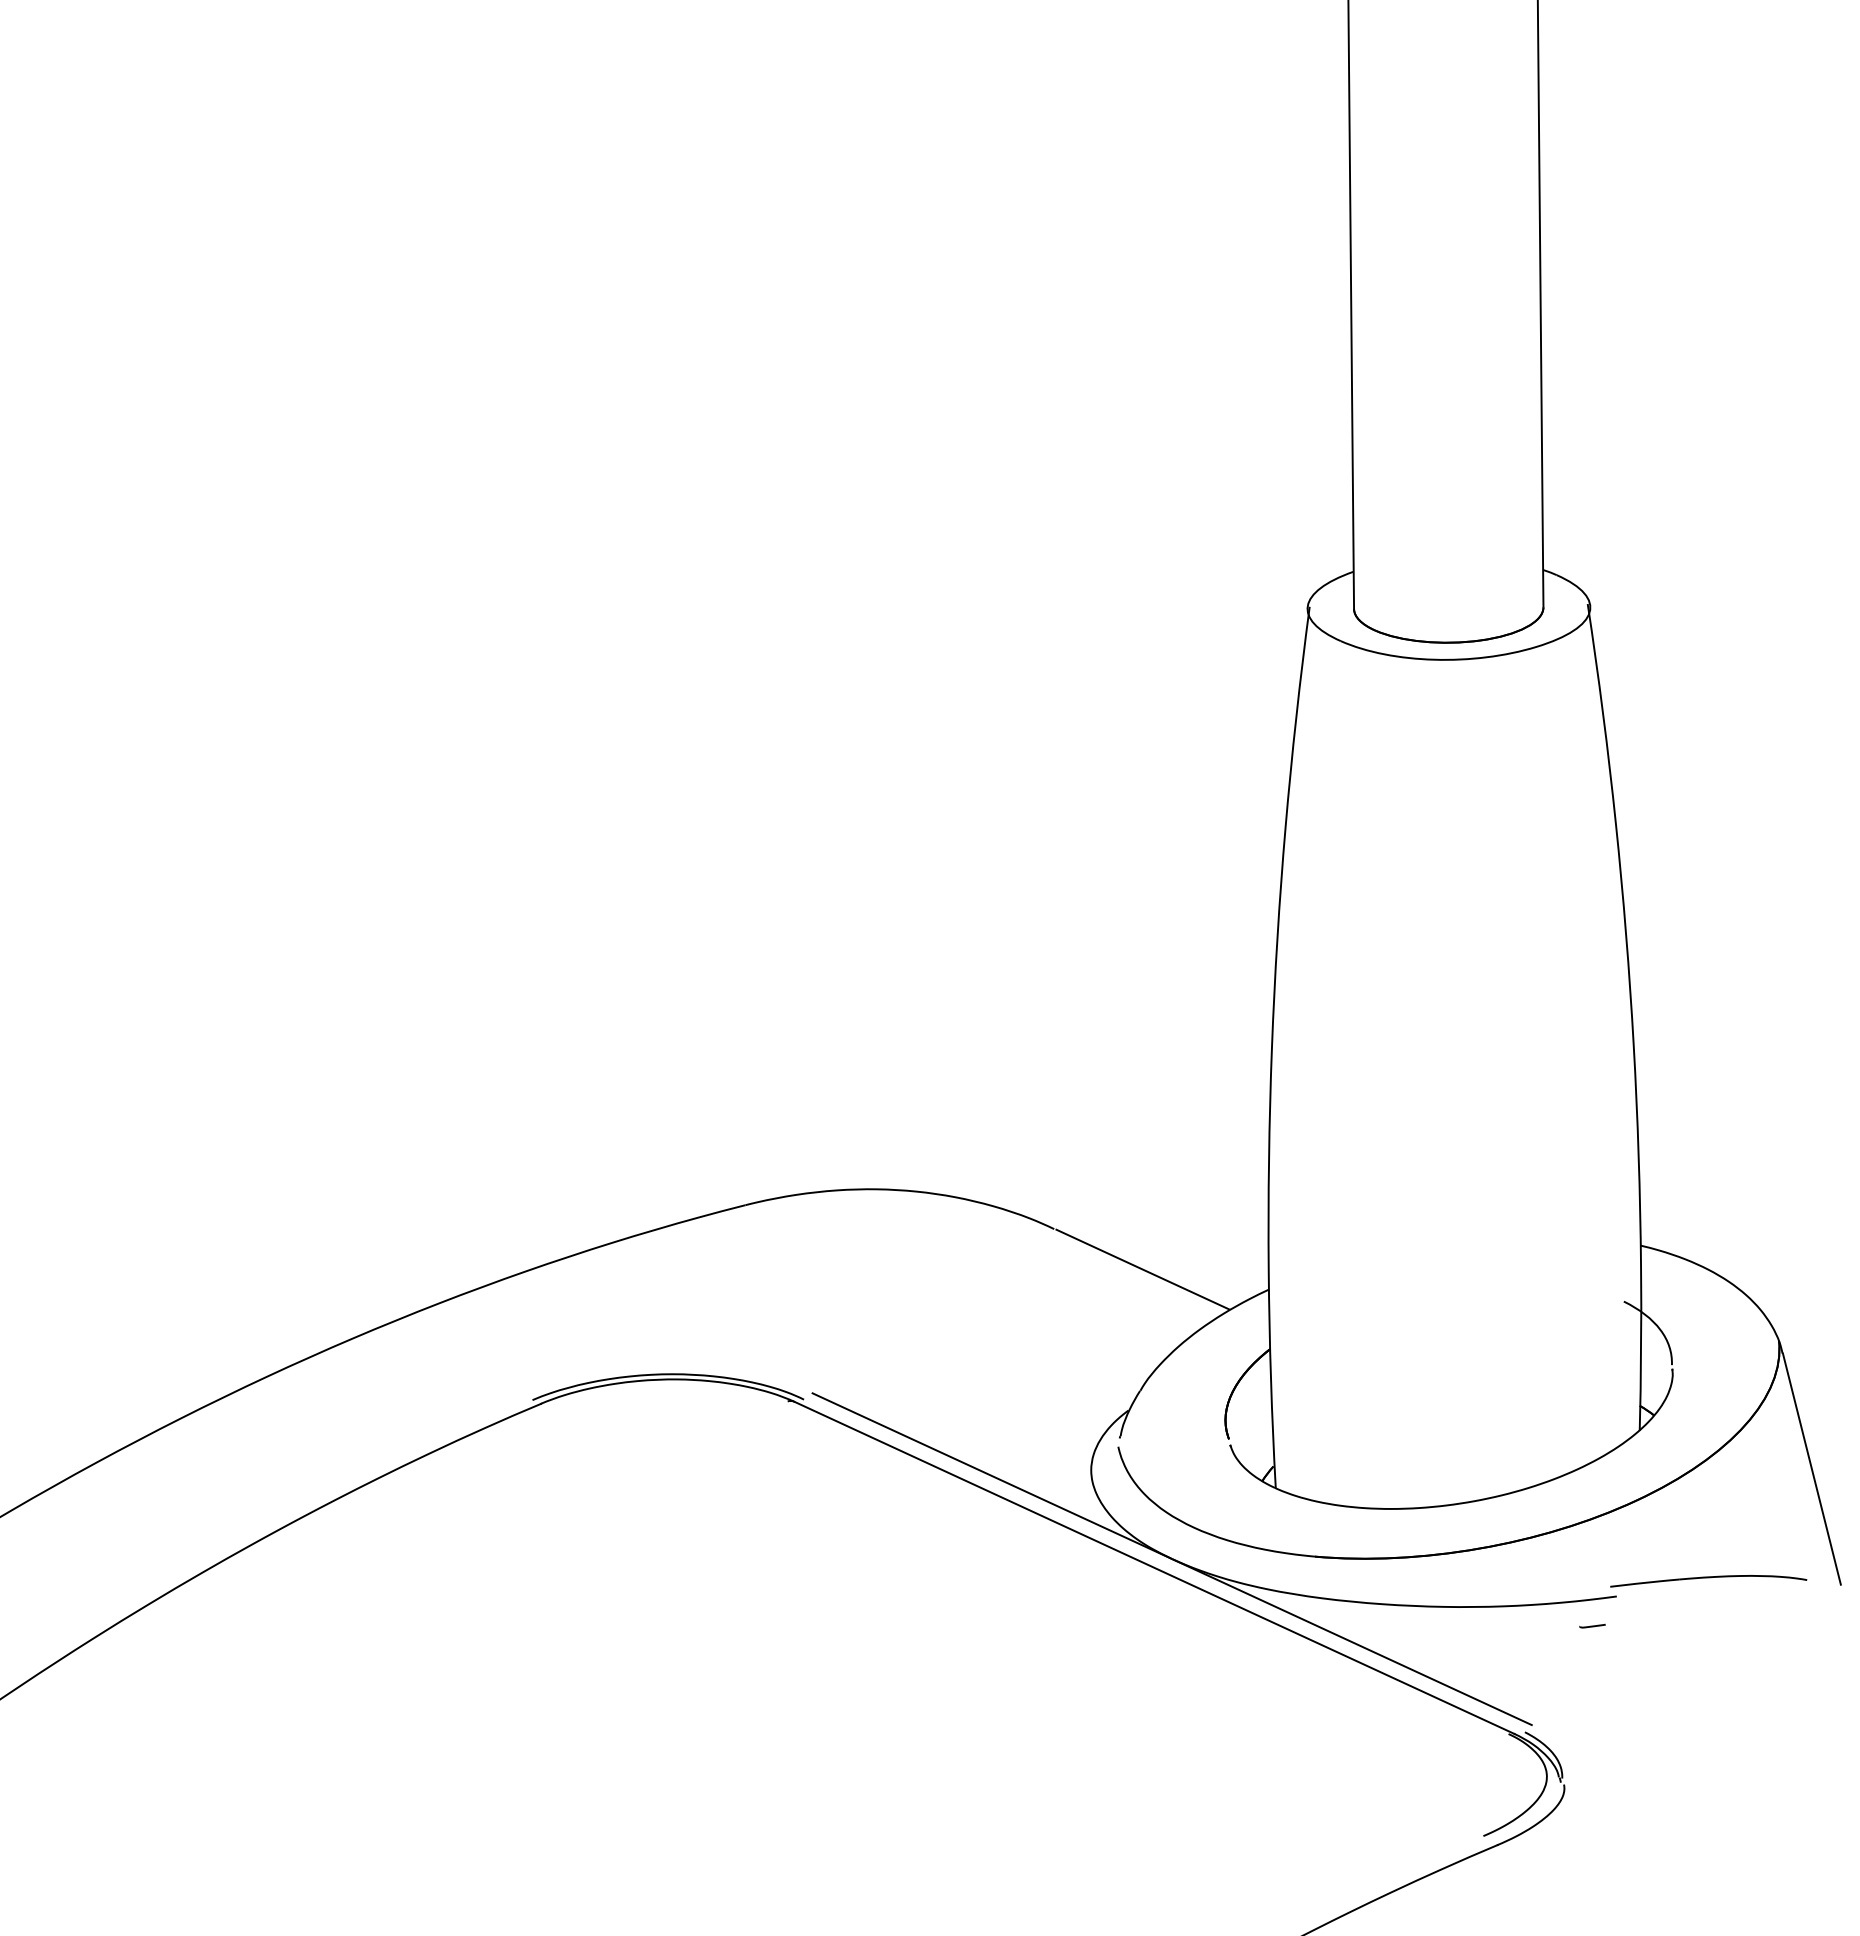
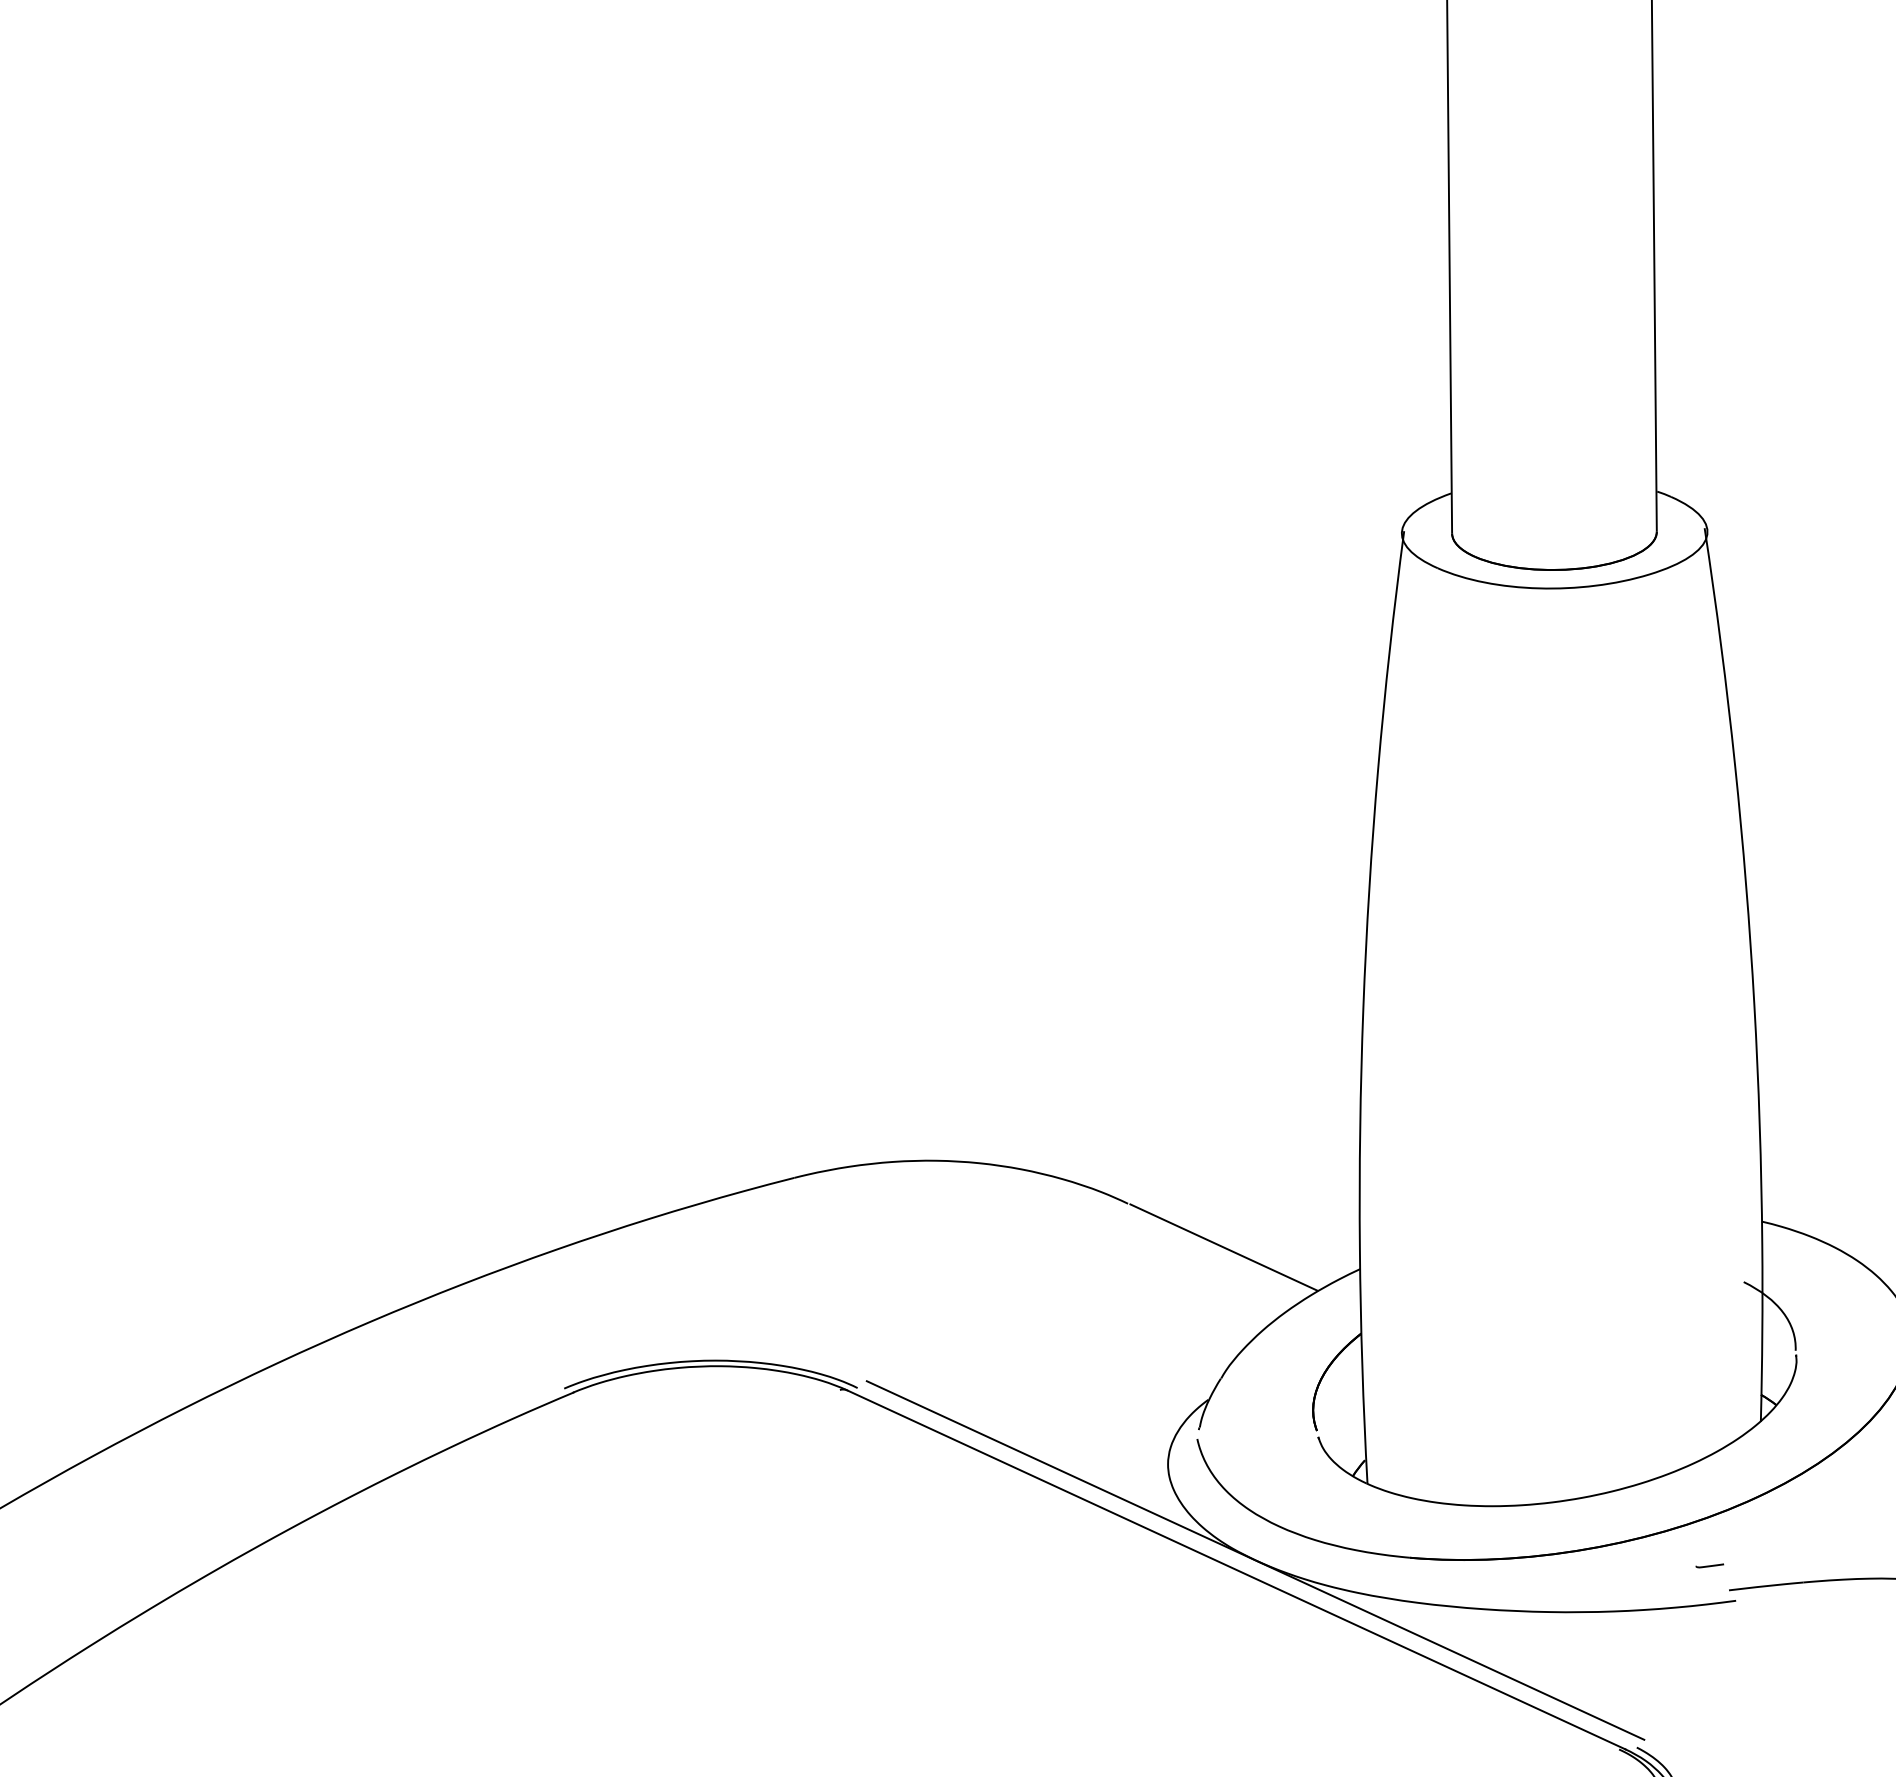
line: (1592, 1626) -> (1709, 1566), moved

